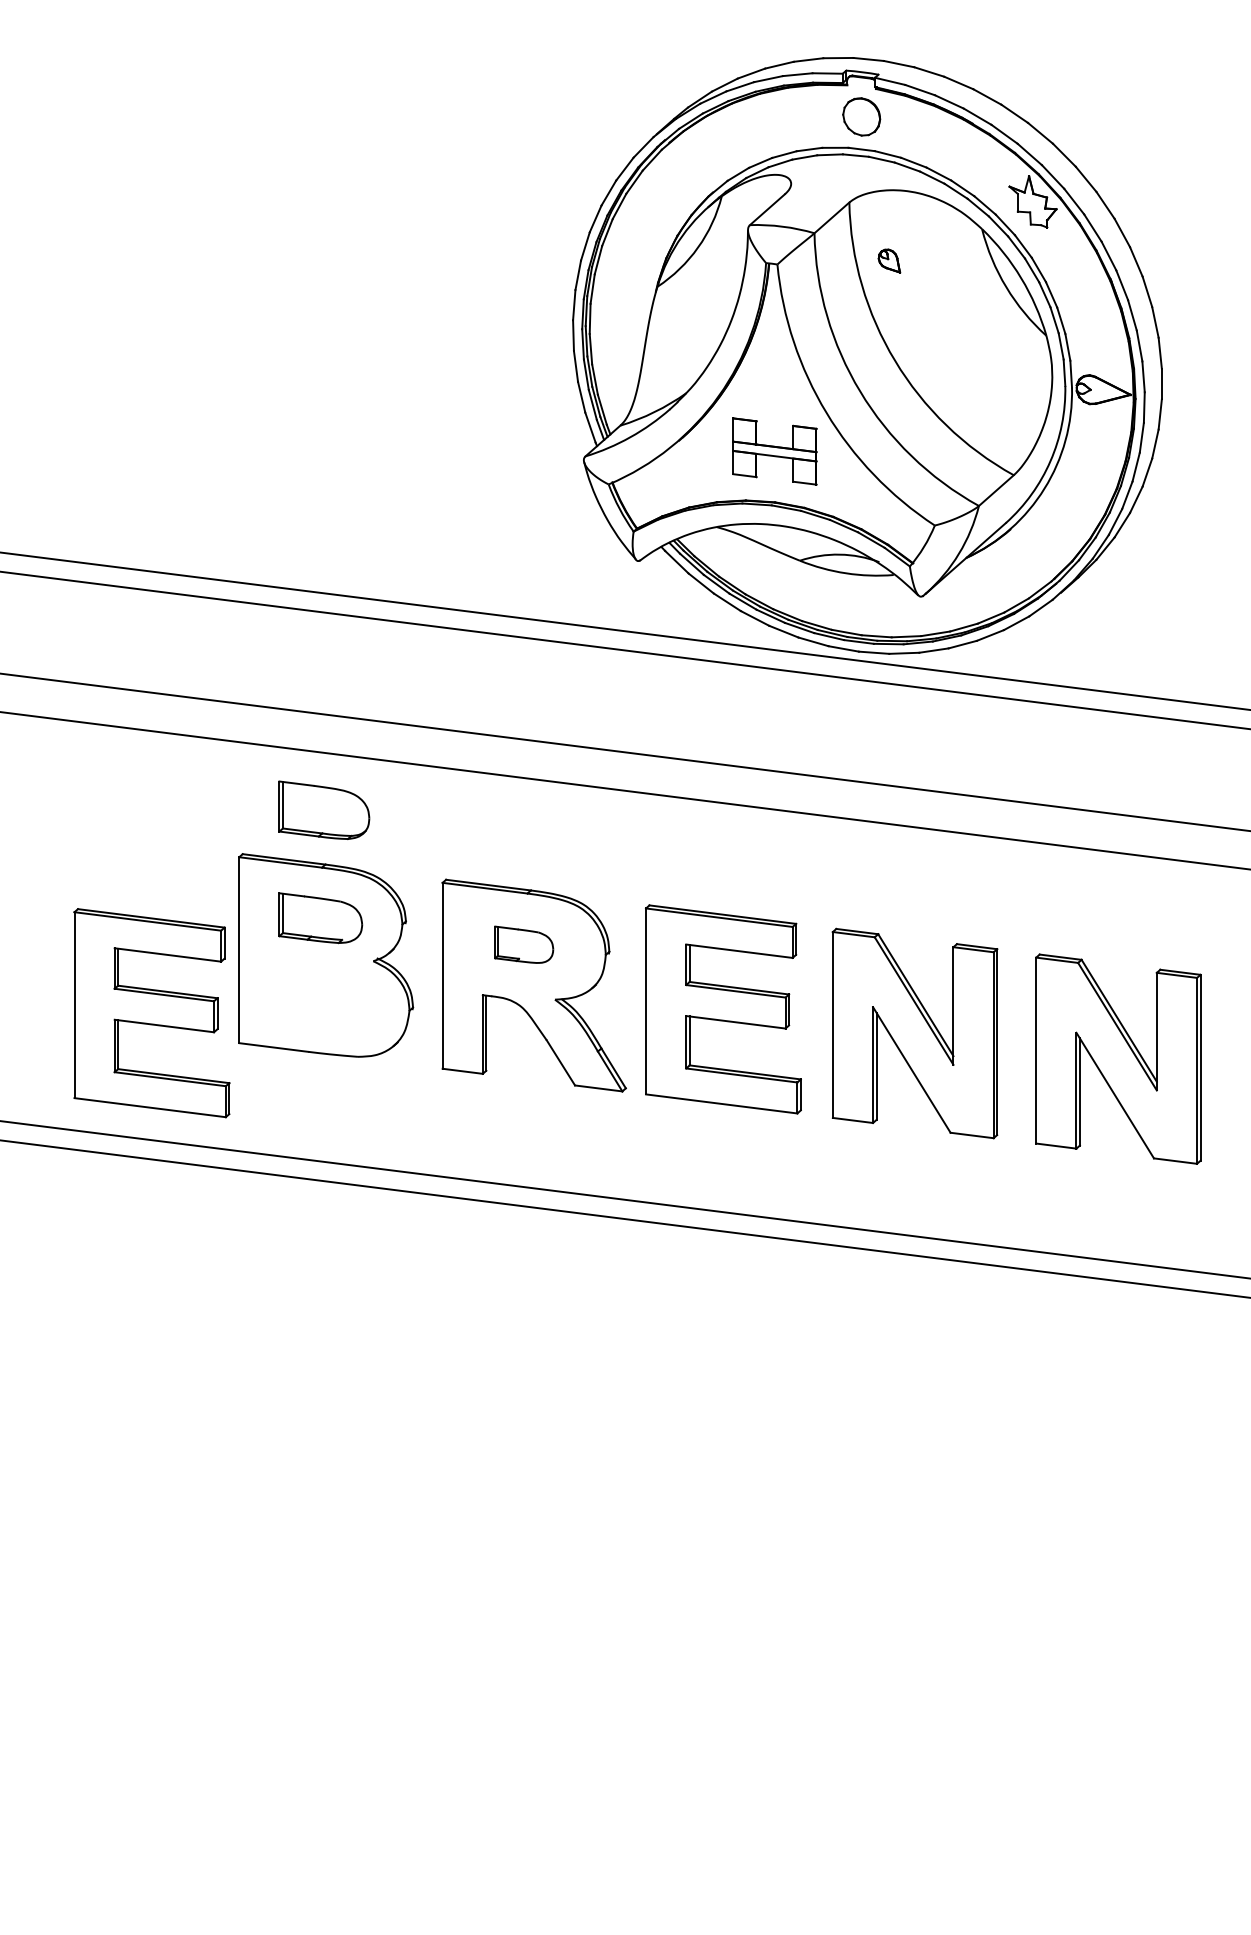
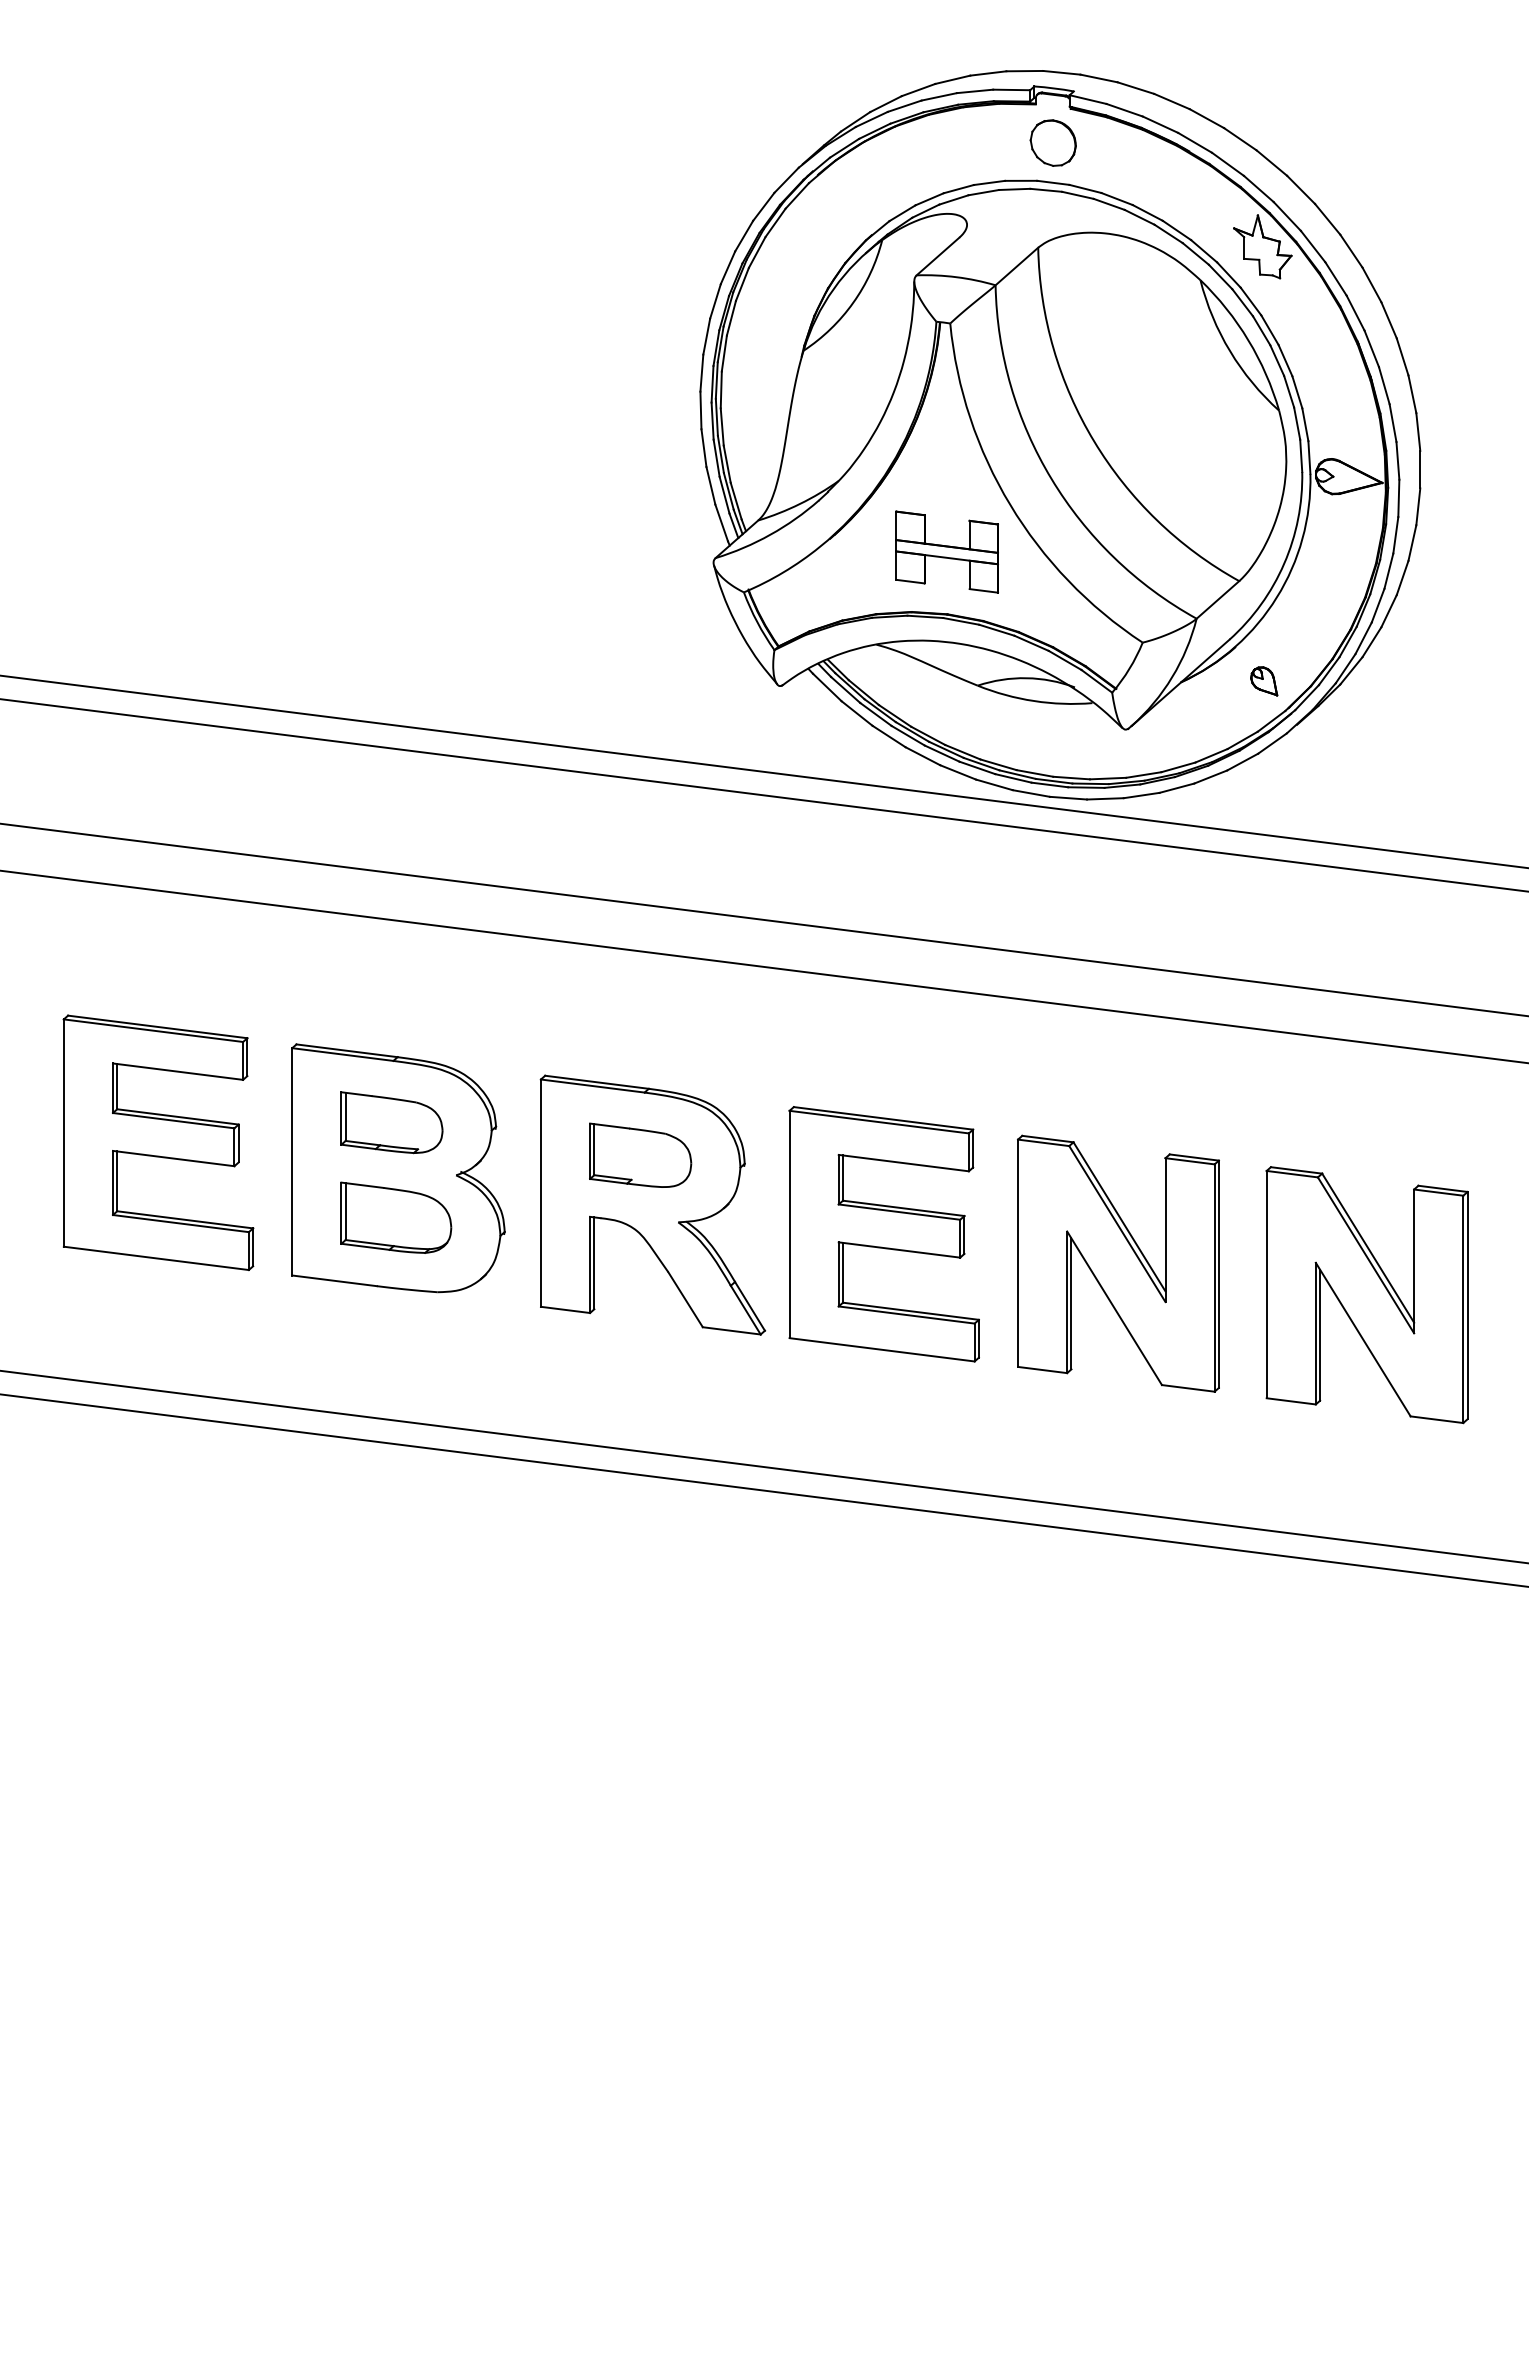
part: (889, 261) -> (1264, 681), moved
part: (324, 810) -> (396, 1217), moved
part: (524, 944) -> (640, 1154), size x1.43
part: (151, 1012) -> (158, 1142), moved

